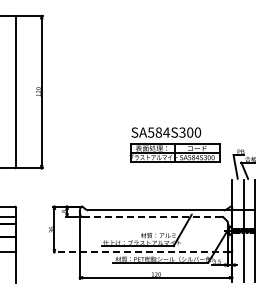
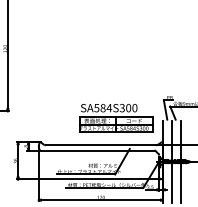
part: (174, 144) -> (115, 117), moved
line: (151, 216) -> (97, 150), dashed -> solid
line: (141, 252) -> (89, 179), dashed -> solid

